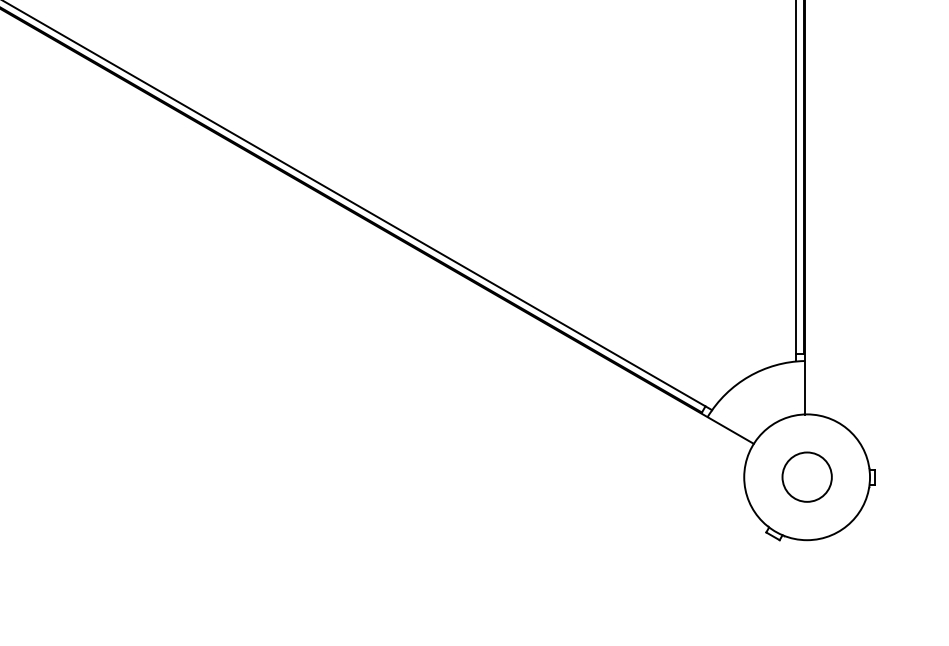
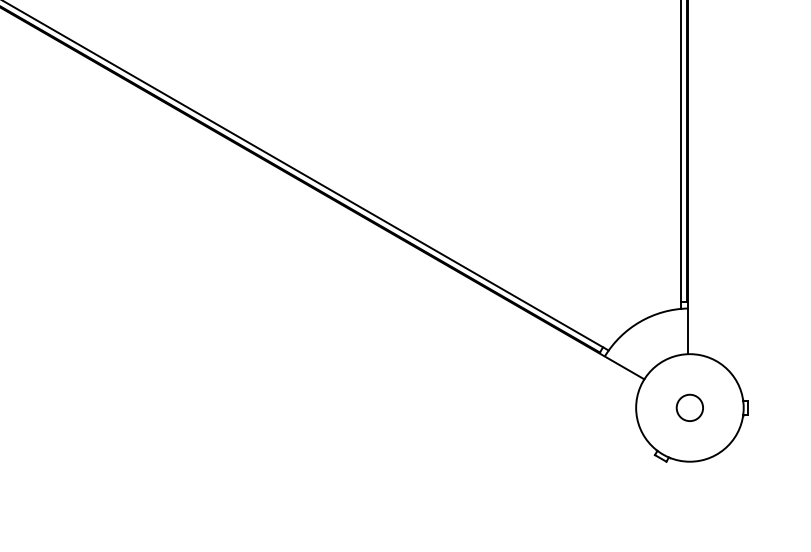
circle: (806, 477) -> (689, 408), size x0.62

